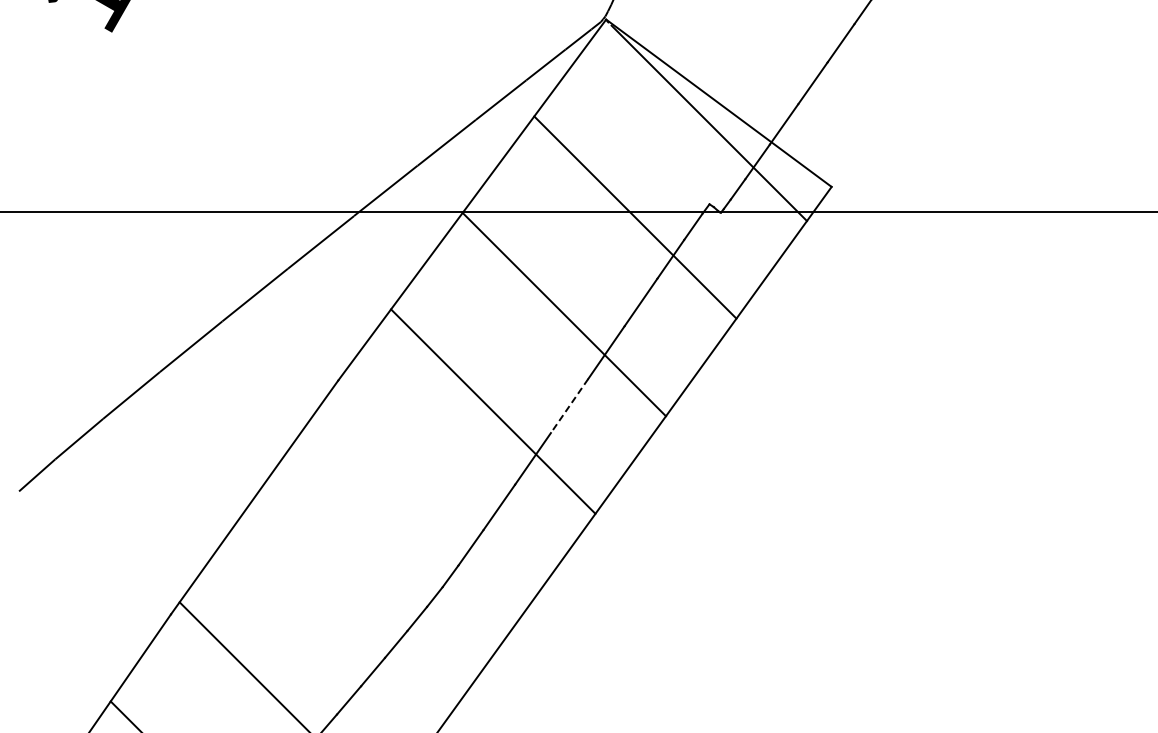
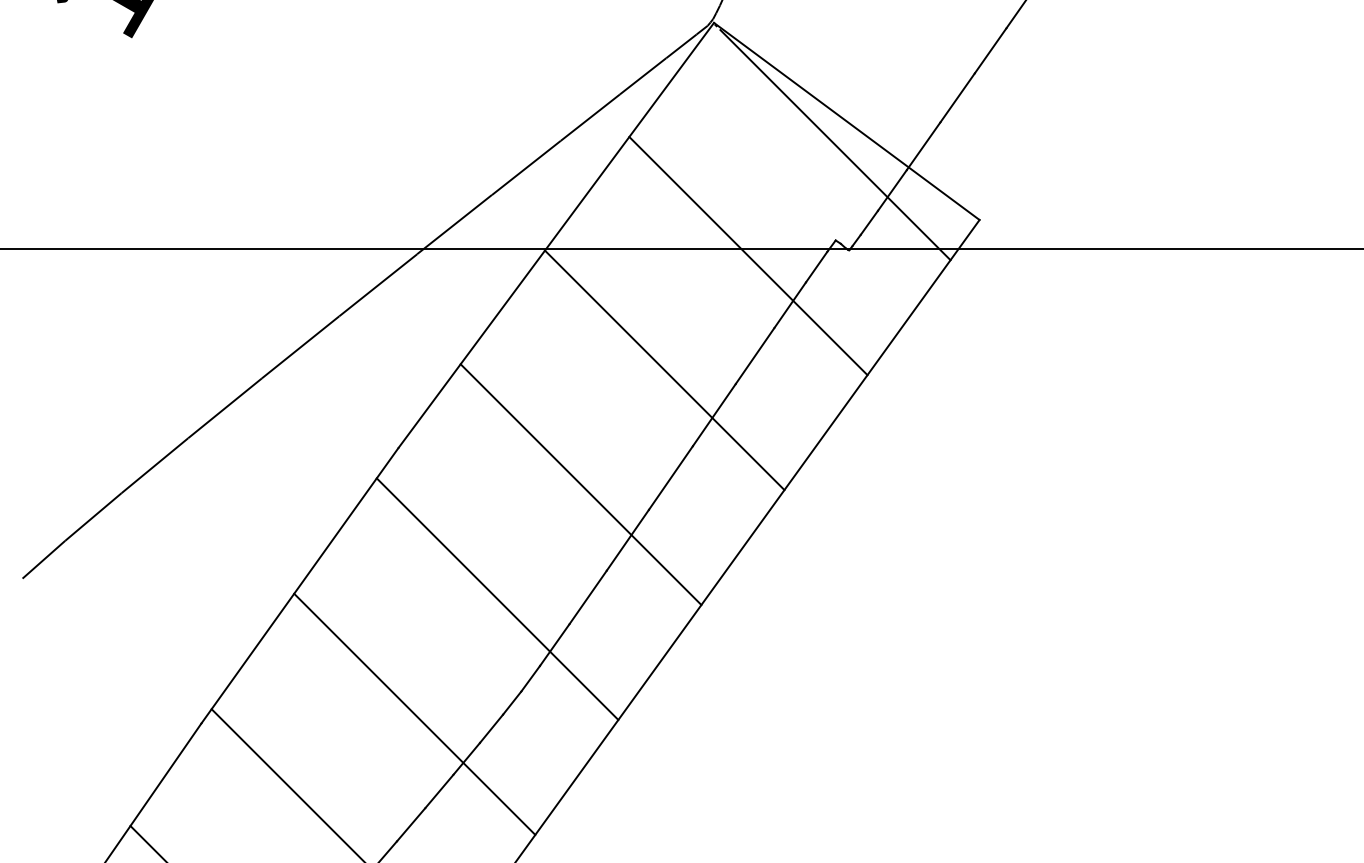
line: (569, 406) -> (670, 478), dashed -> solid
line: (421, 508) -> (496, 598), added
line: (351, 606) -> (414, 714), added

